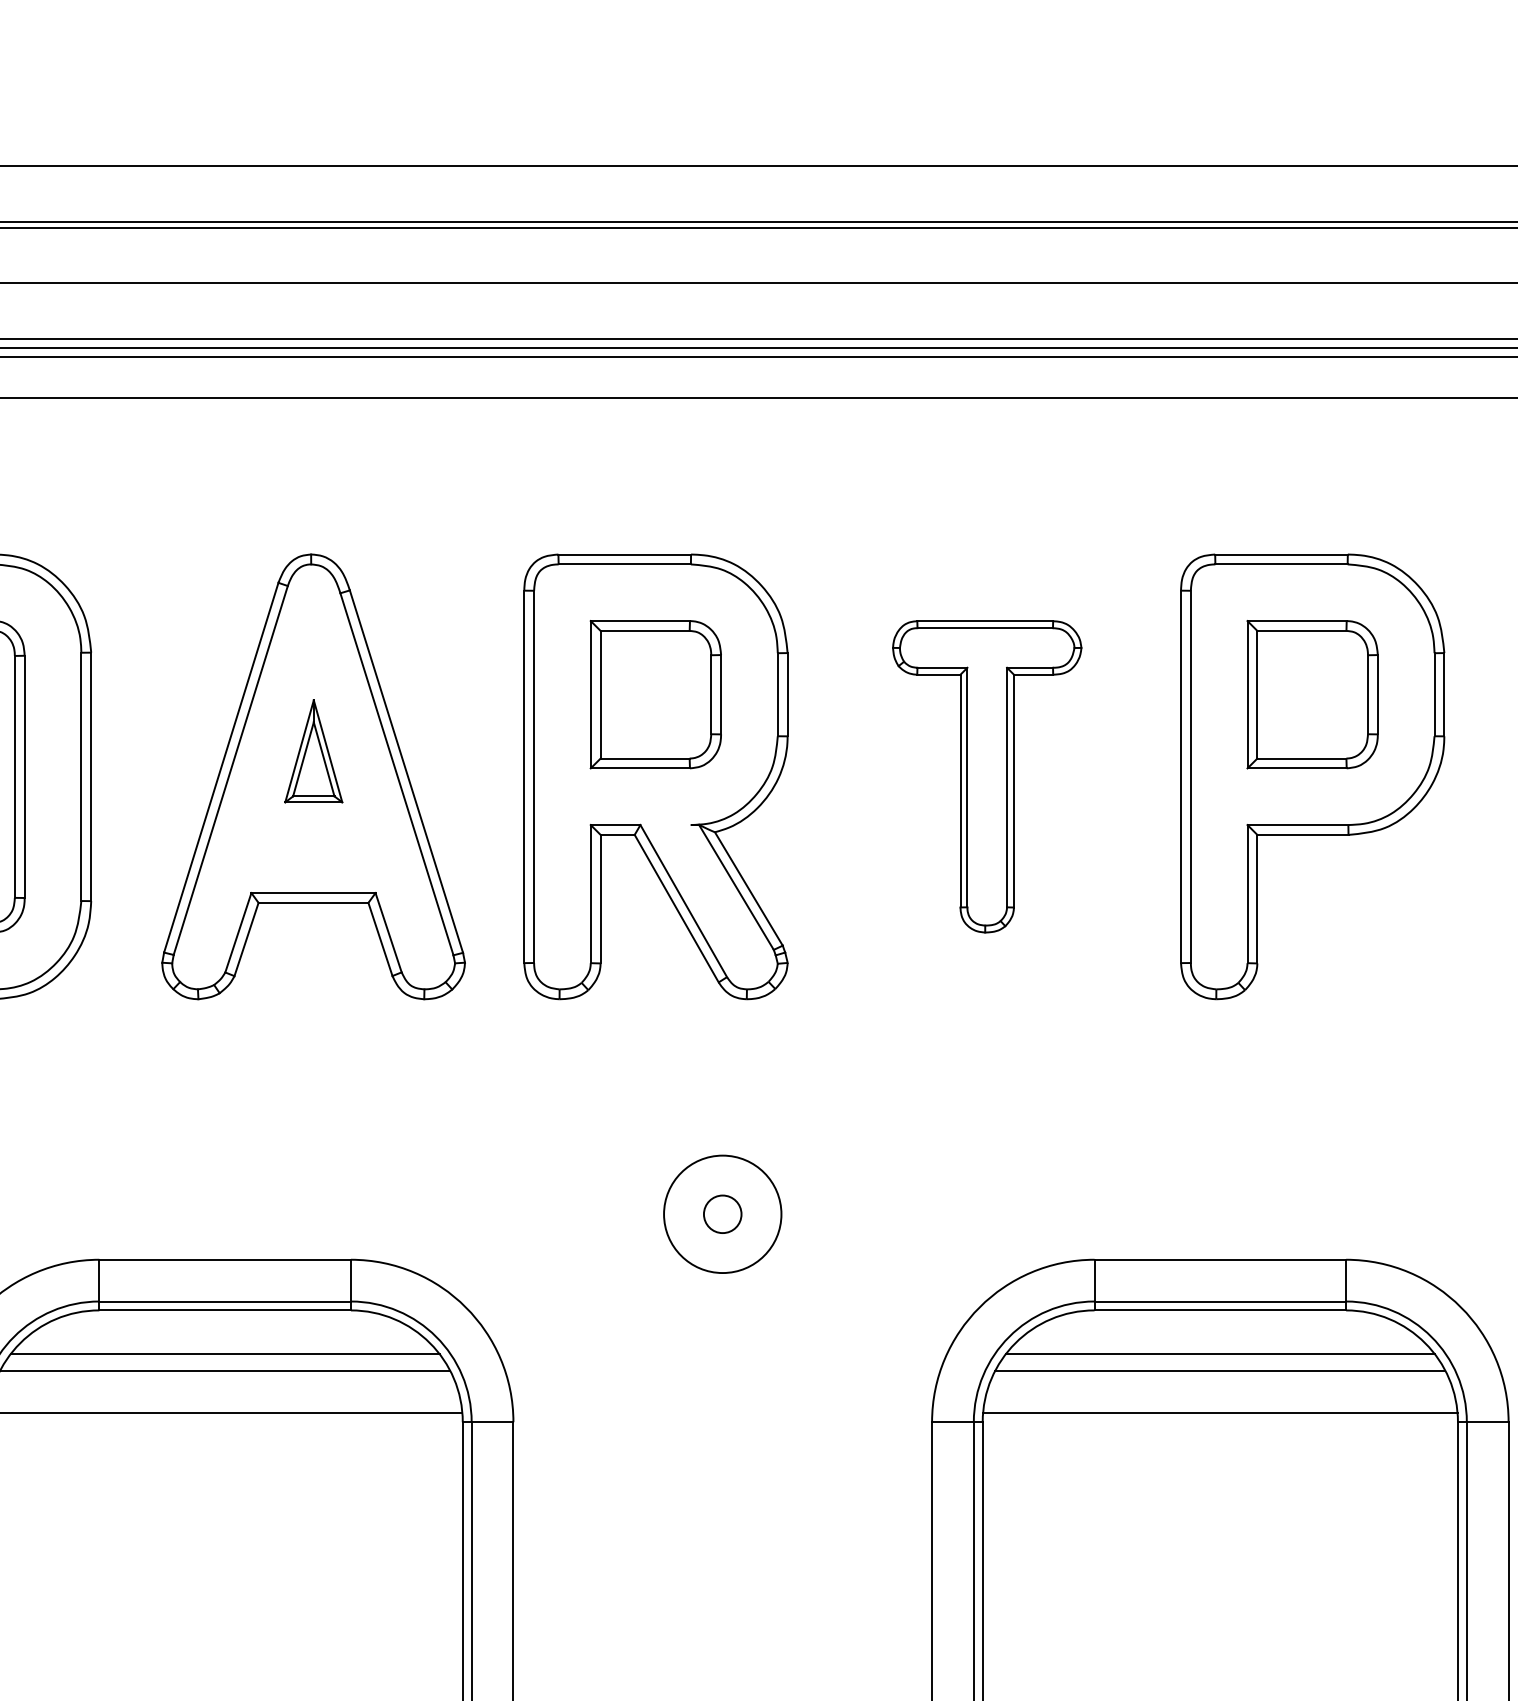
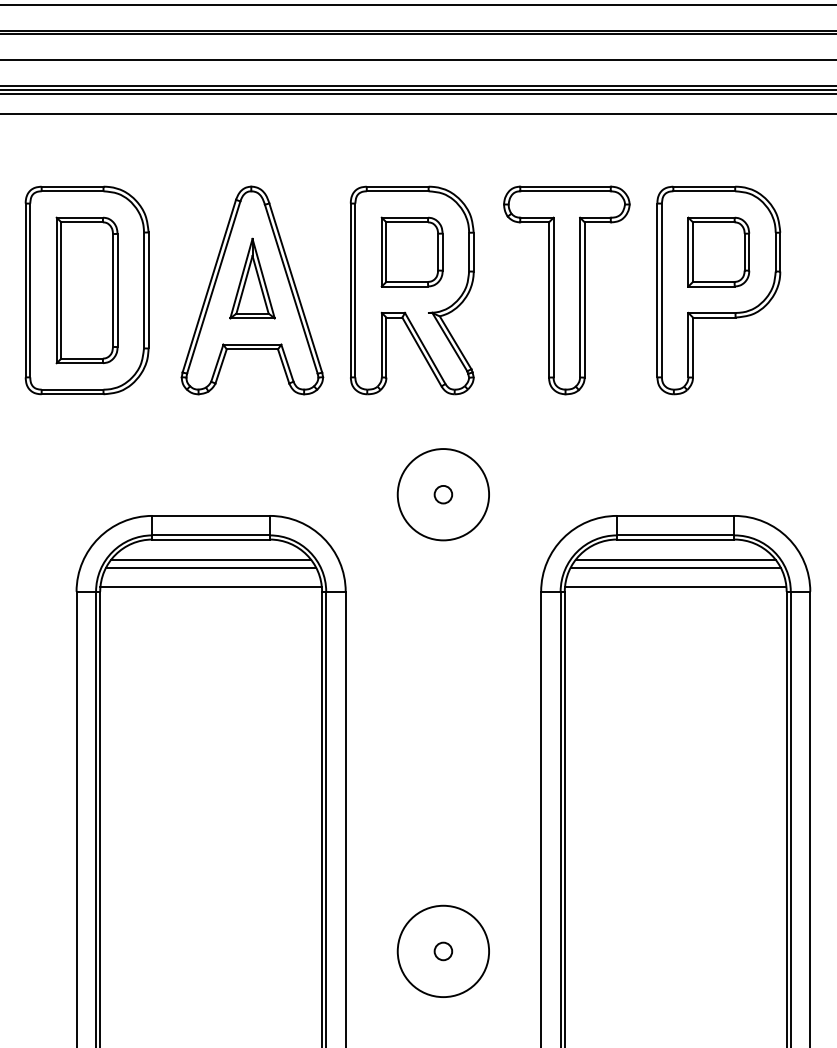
part: (313, 751) -> (252, 278), size x1.67
part: (986, 776) -> (566, 290), size x1.43
circle: (722, 1213) -> (443, 494), size x1.67

